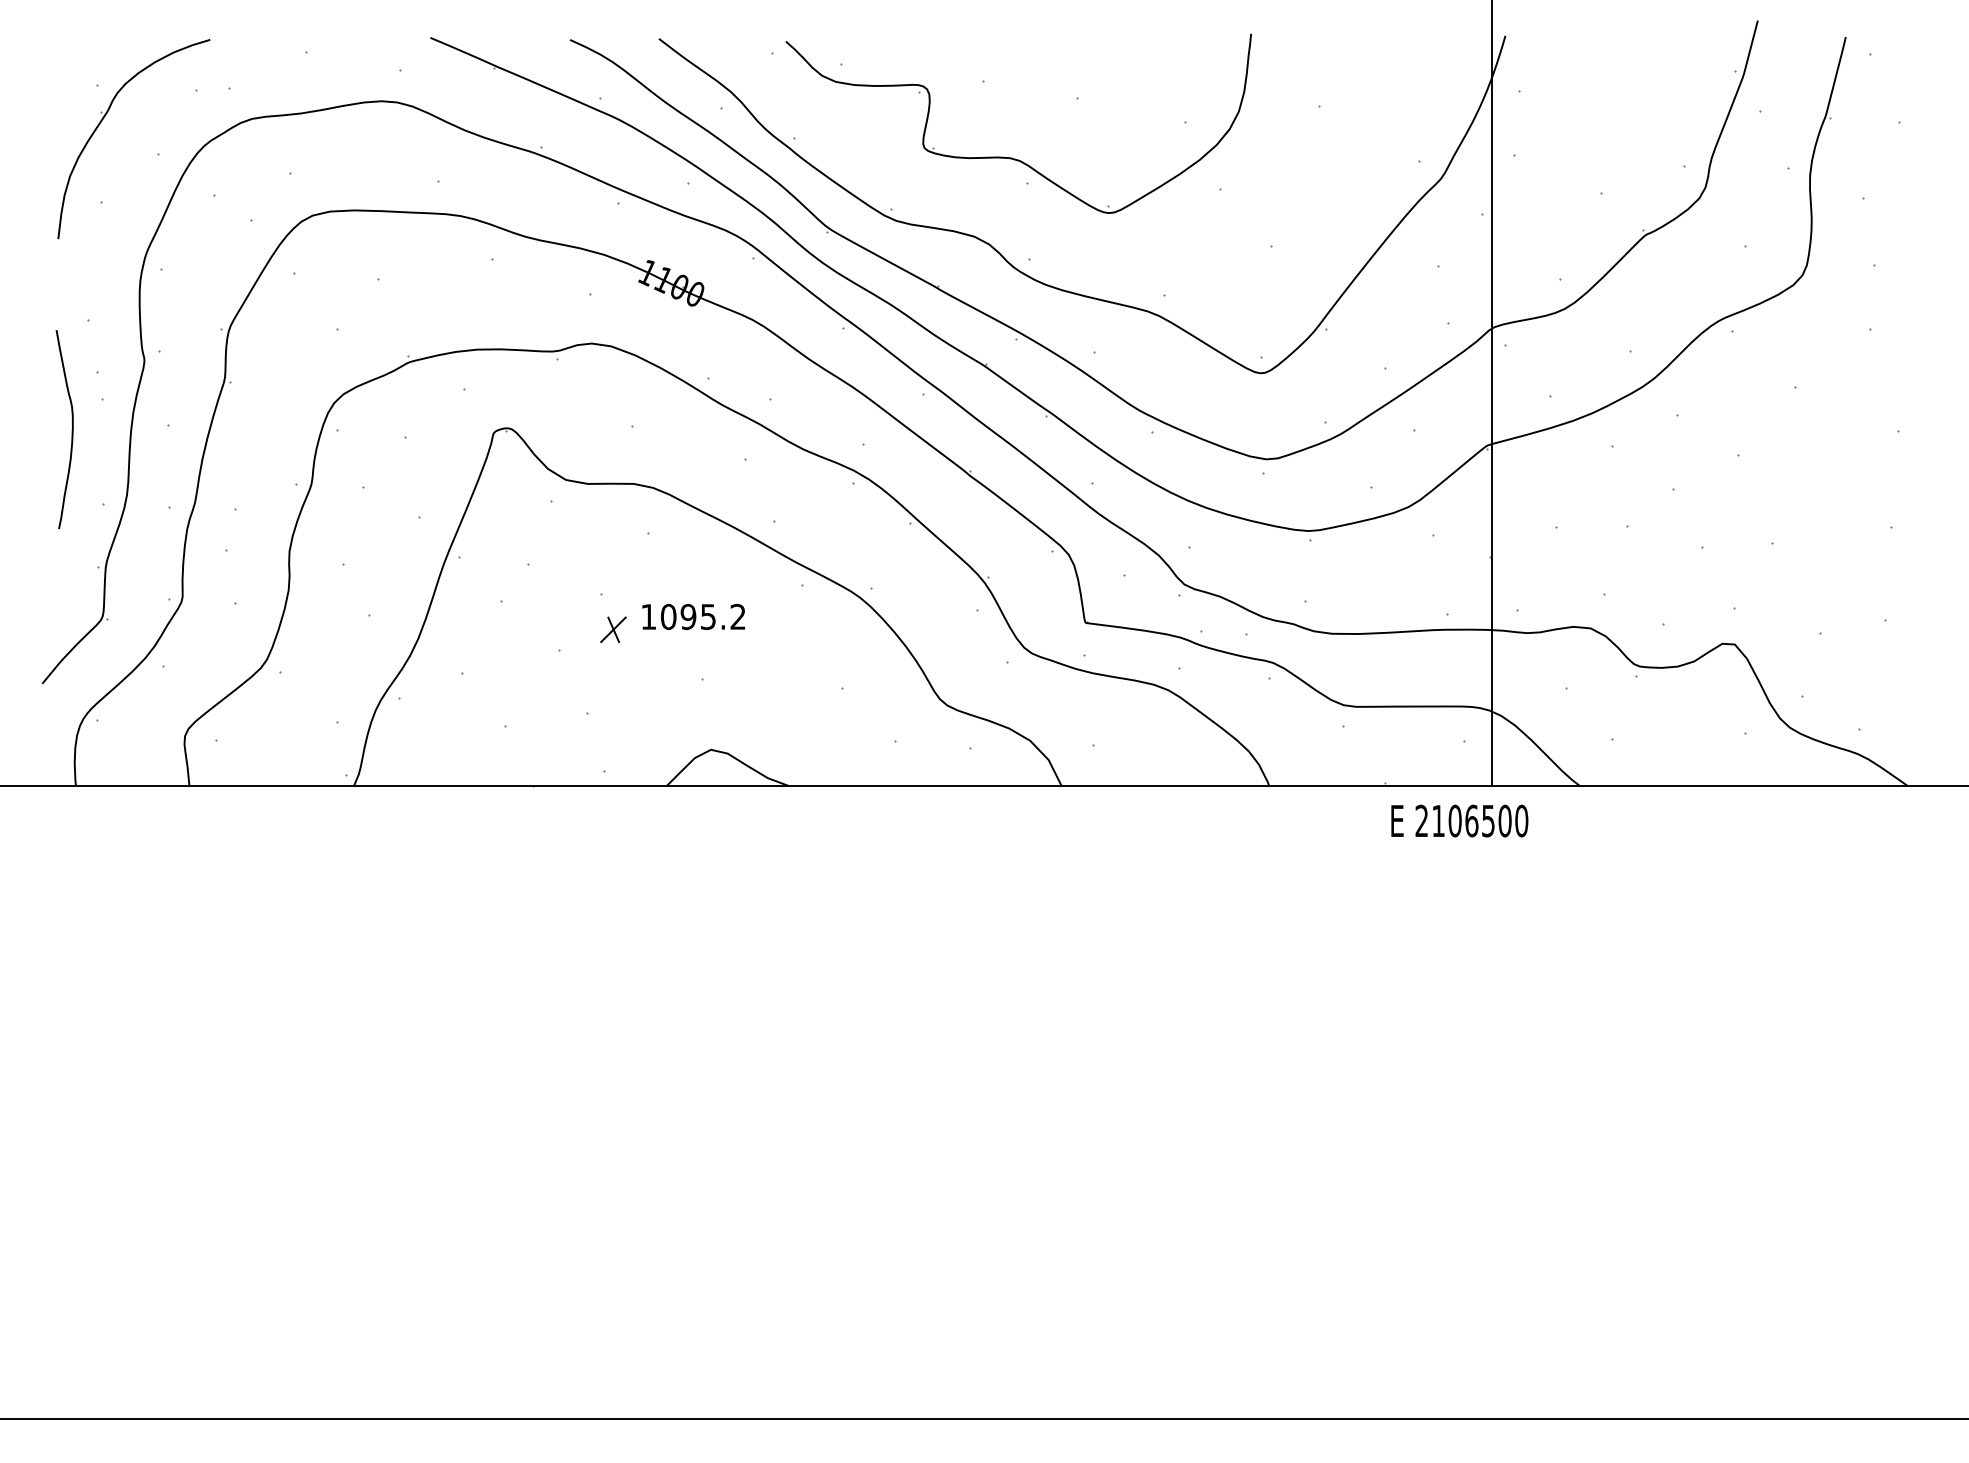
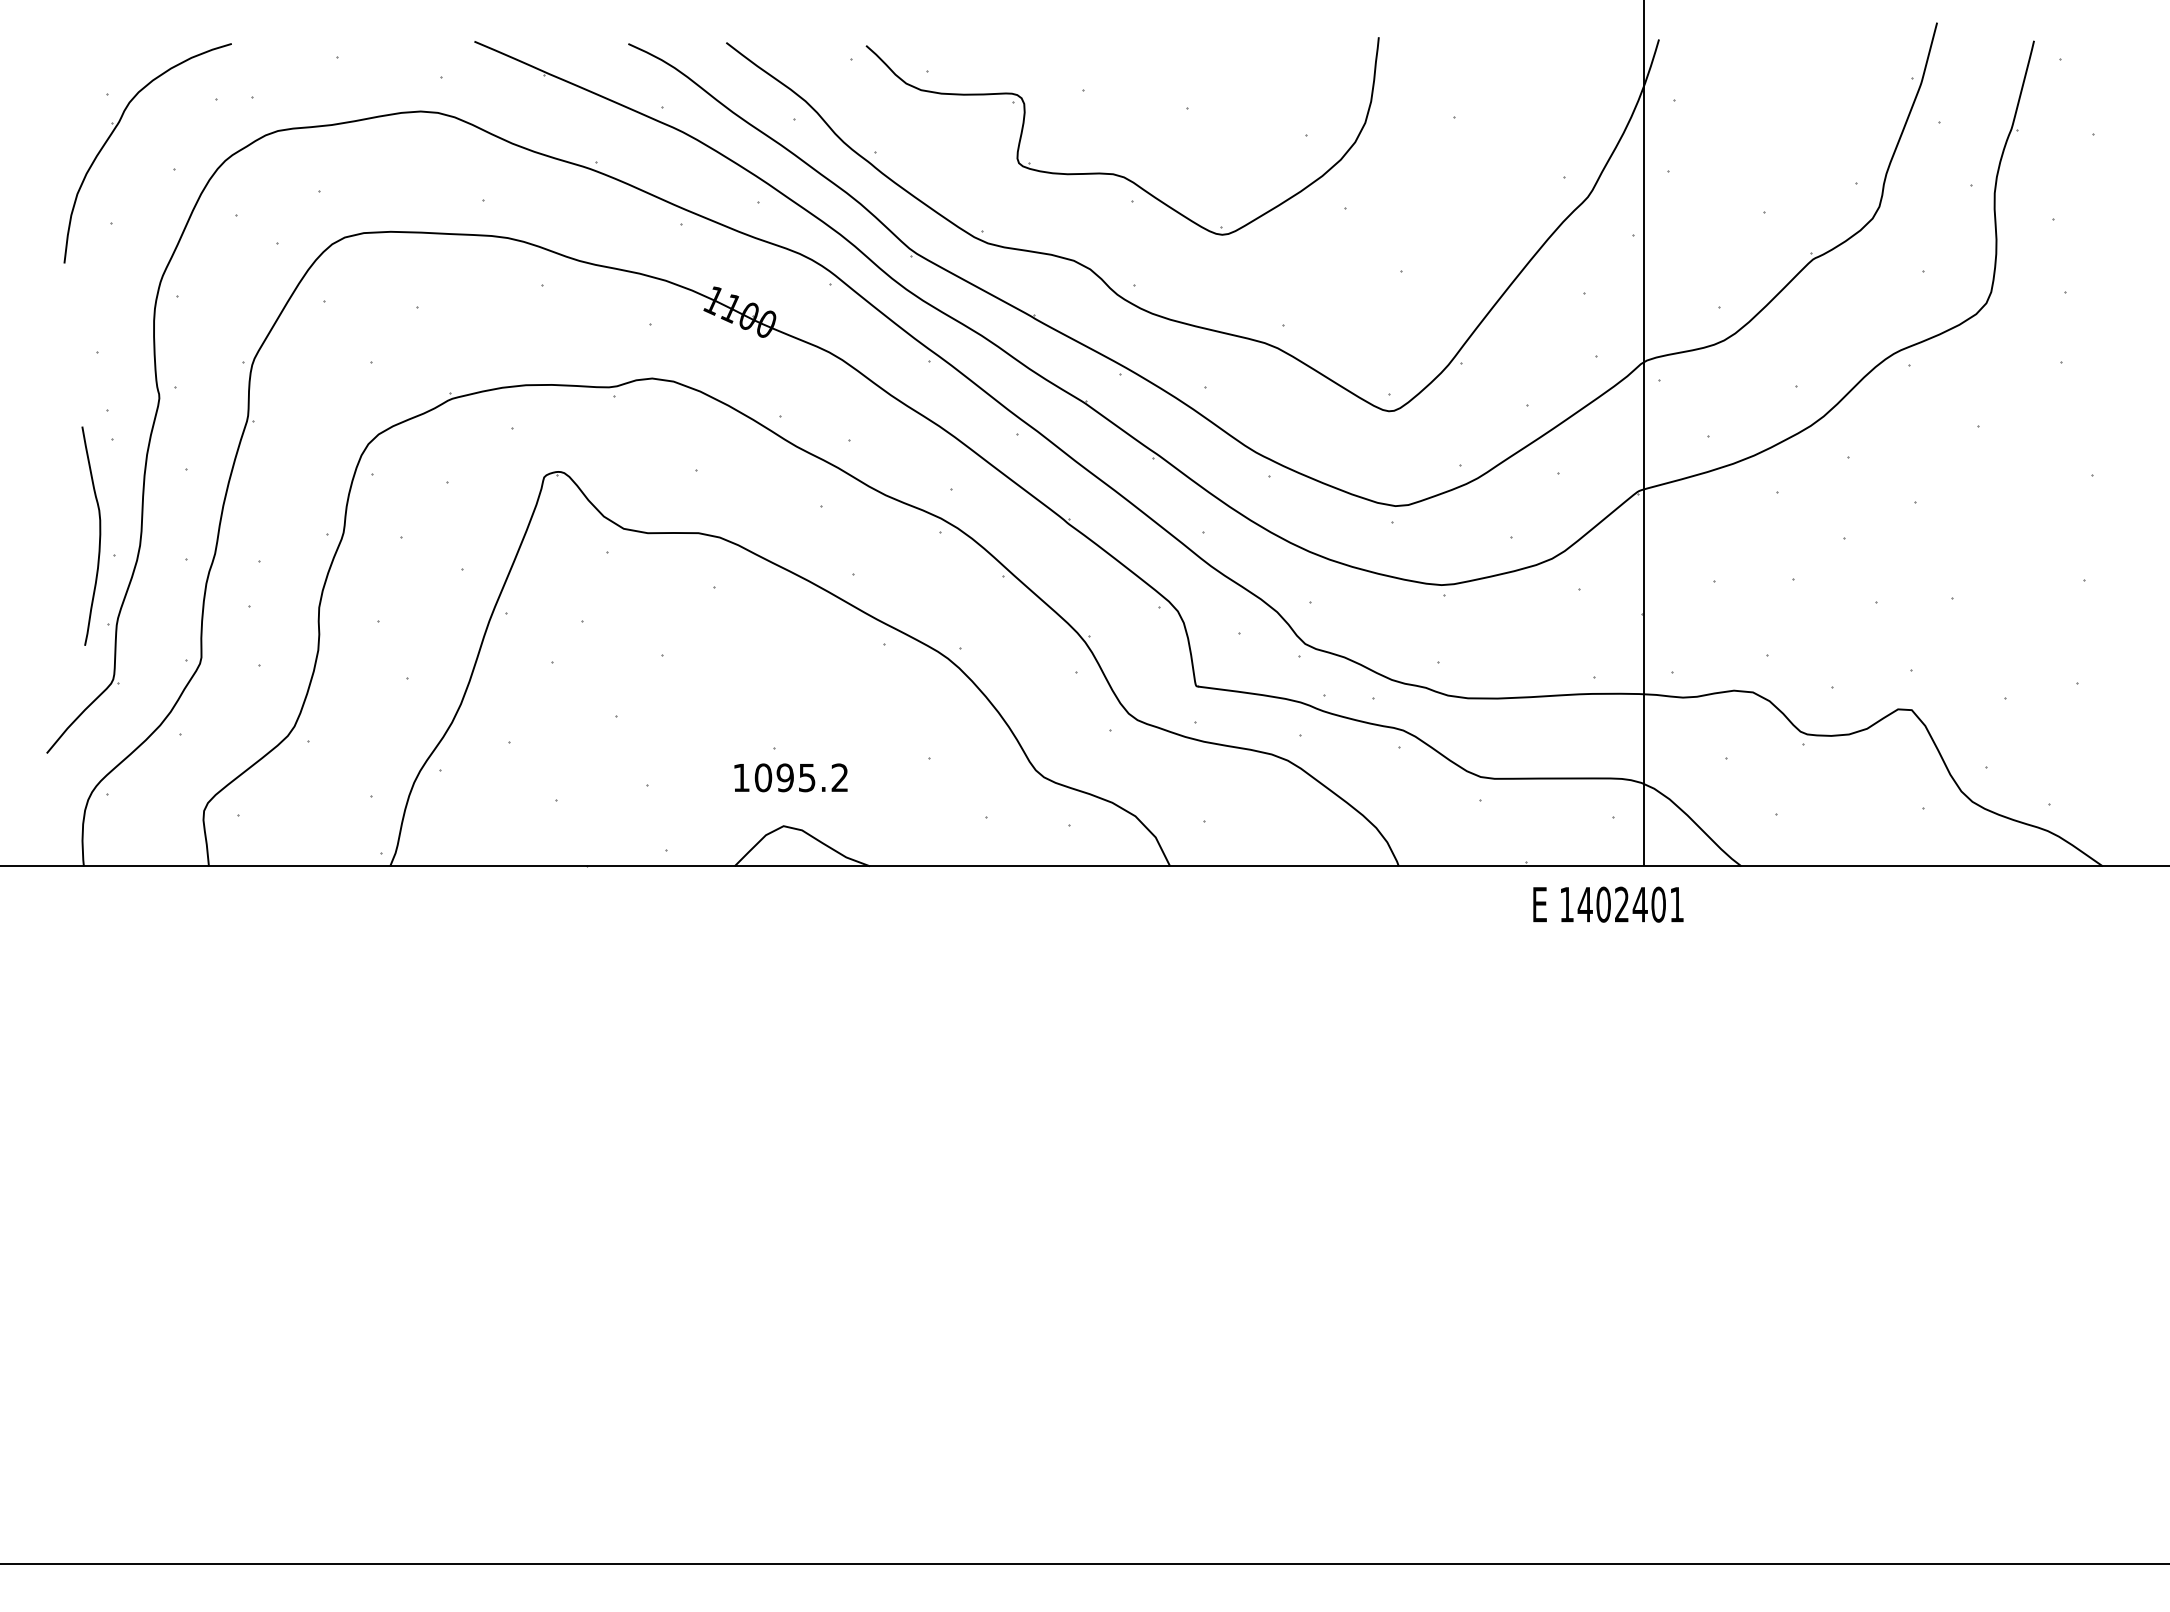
curve: (71, 429) -> (98, 536), moved
text: (693, 616) -> (790, 777), moved
part: (613, 629) -> (676, 693), removed
text: (1471, 820) -> (1621, 904), 2106500 -> 1402401

